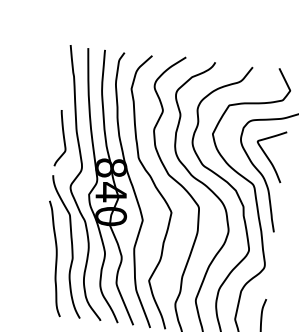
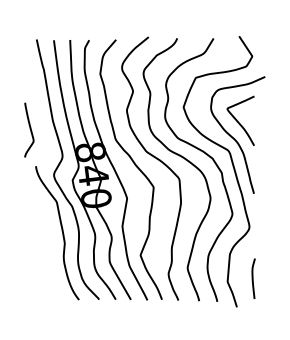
curve: (62, 137) -> (29, 128), moved
curve: (55, 259) -> (48, 246), removed

